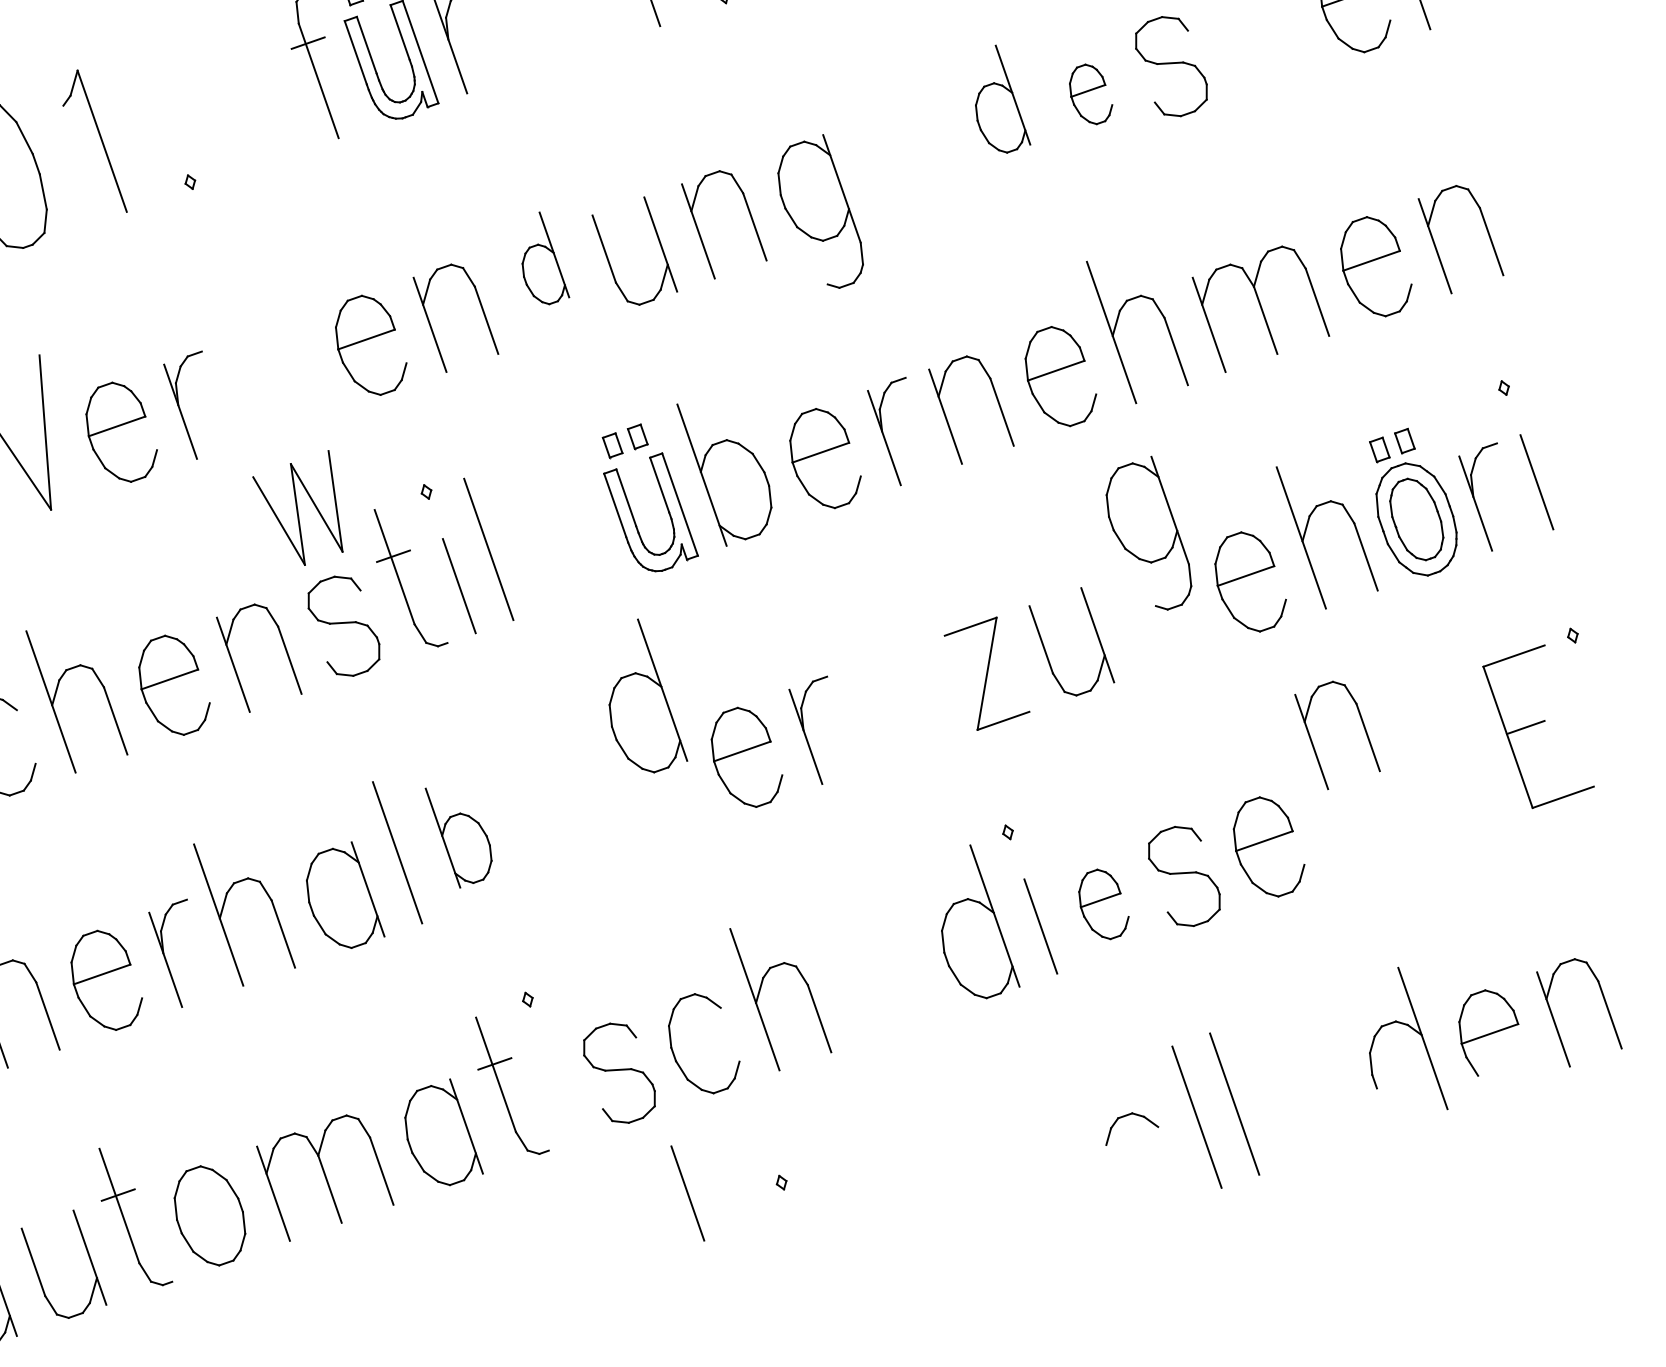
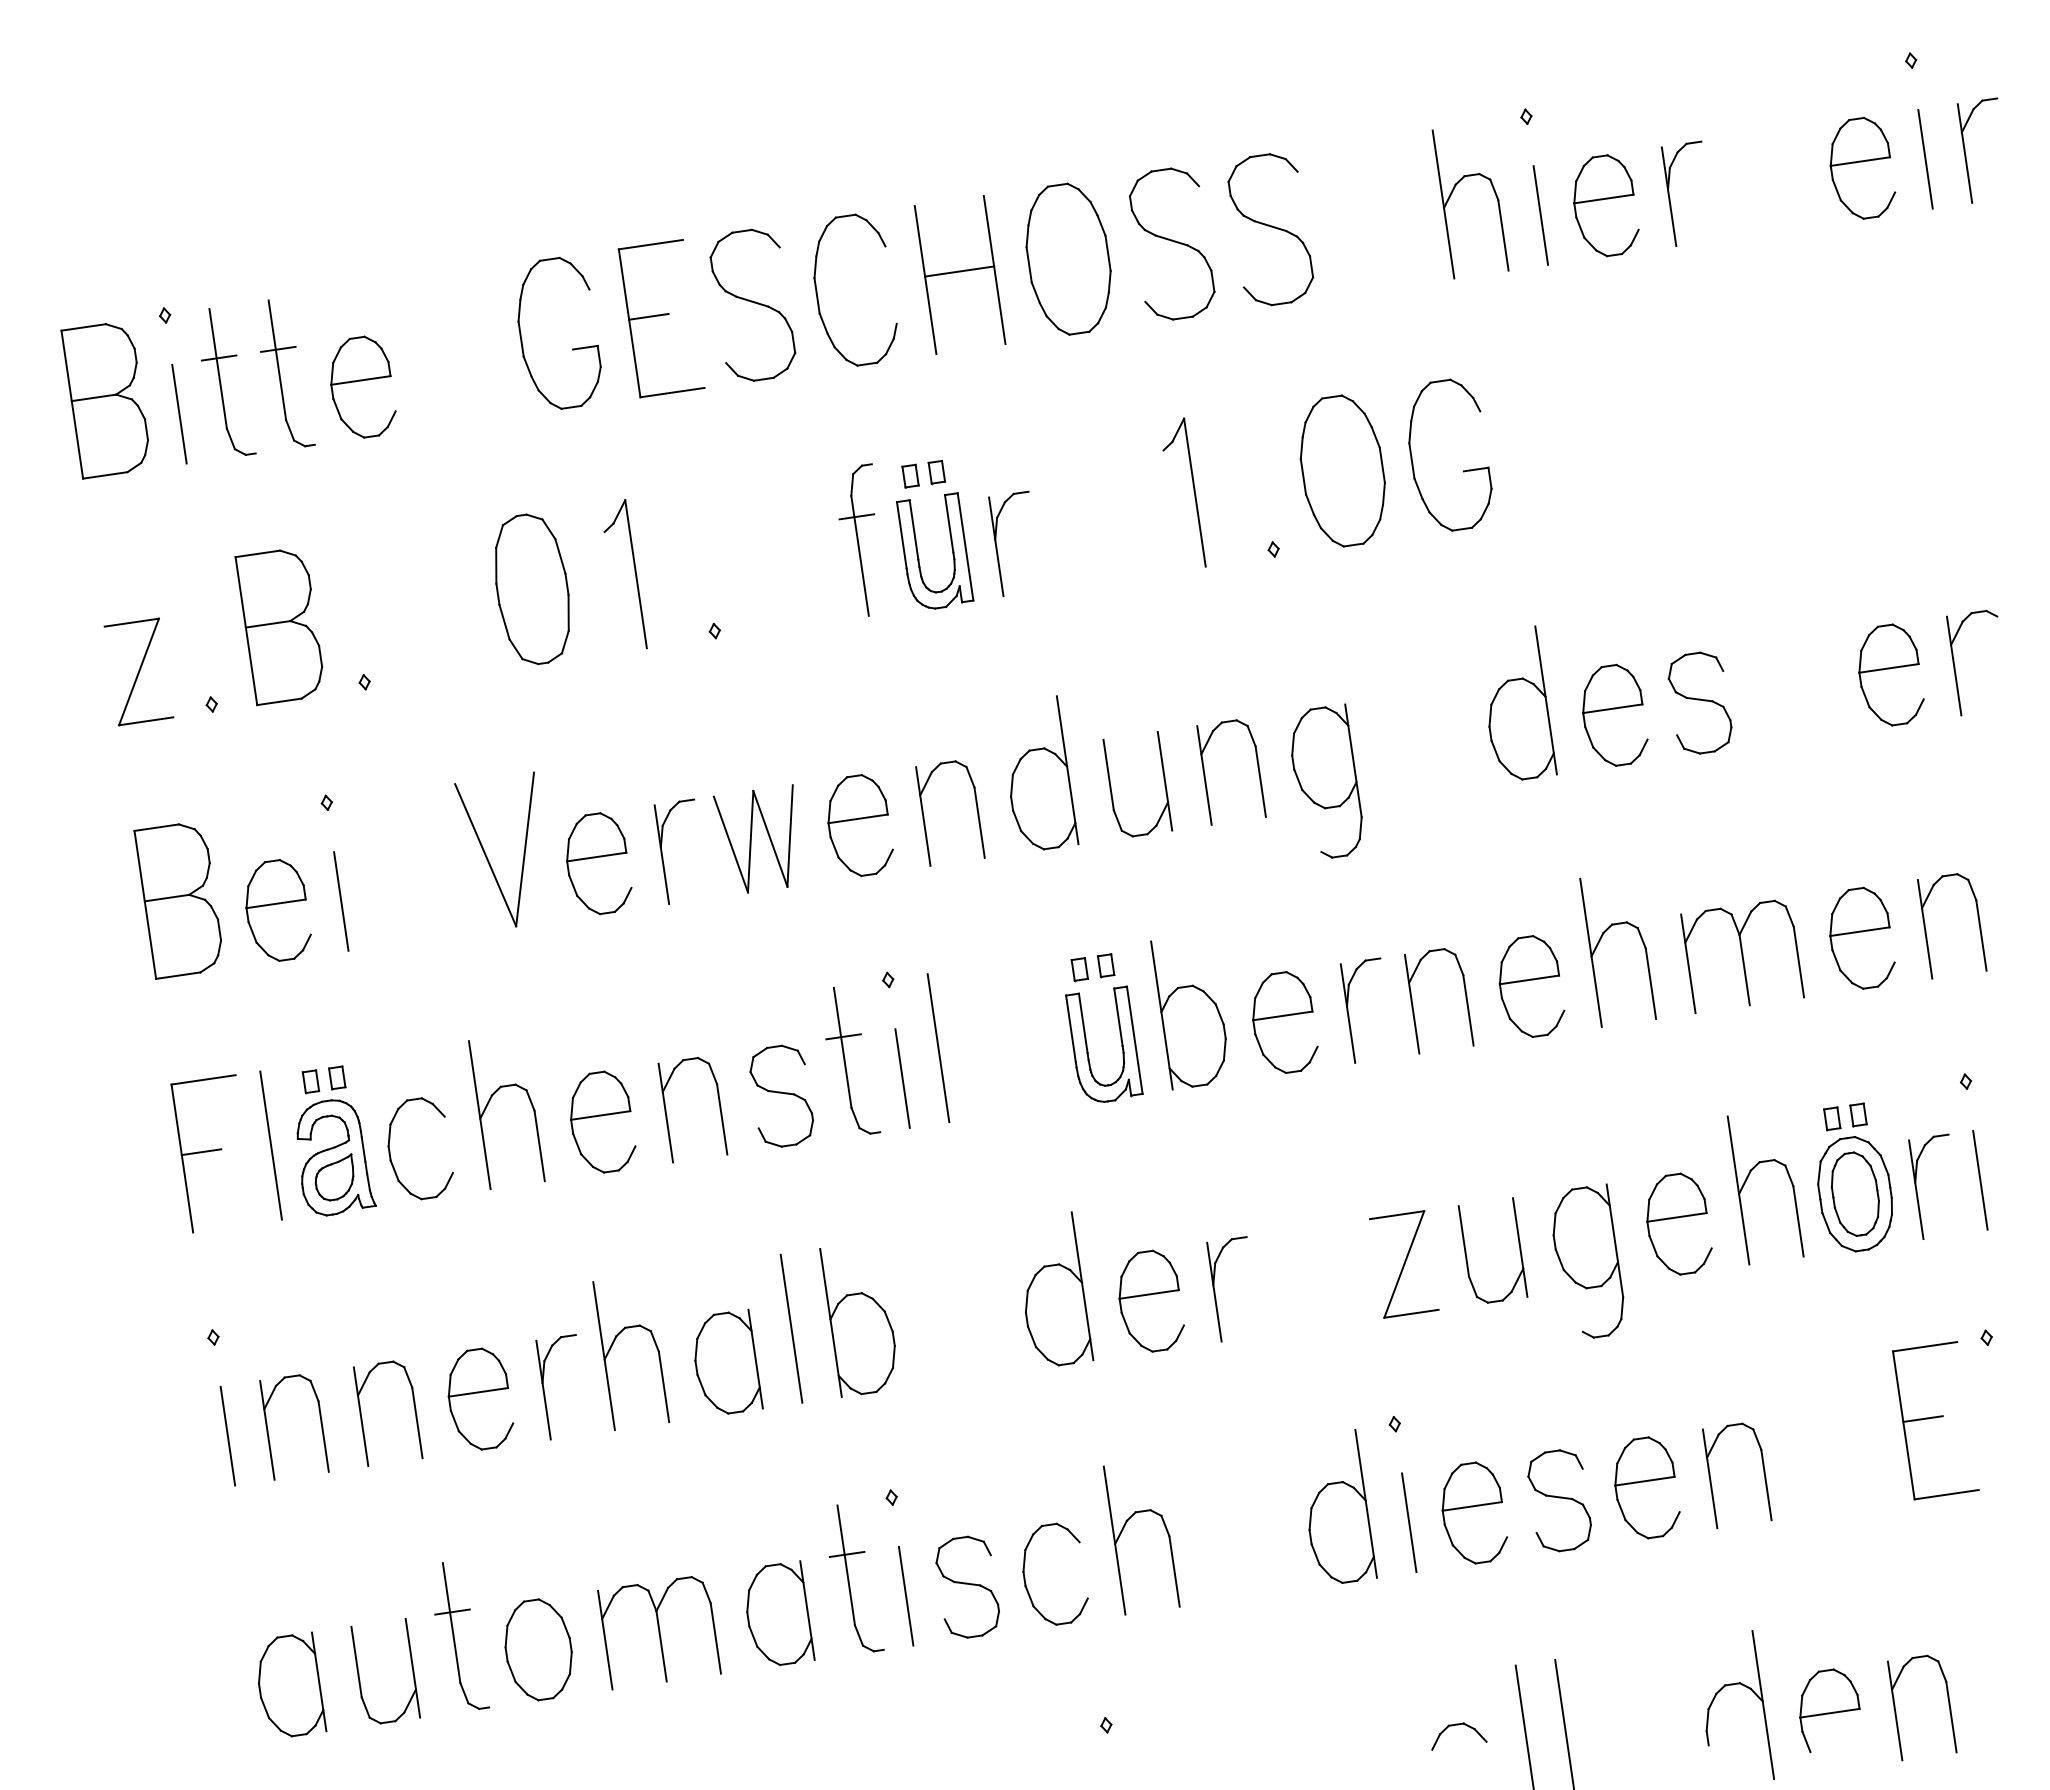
part: (1090, 93) -> (1615, 714), size x1.67
part: (996, 99) -> (1522, 702), size x1.43
part: (540, 258) -> (1044, 772), size x1.67
part: (299, 510) -> (752, 838), moved
part: (1147, 534) -> (1588, 1260), moved
part: (640, 696) -> (1059, 1288), moved
part: (1363, 726) -> (1763, 1473), moved
part: (461, 834) -> (857, 1322), size x1.43
part: (1102, 904) -> (1474, 1512), size x1.43
line: (688, 1193) -> (906, 1596), moved

